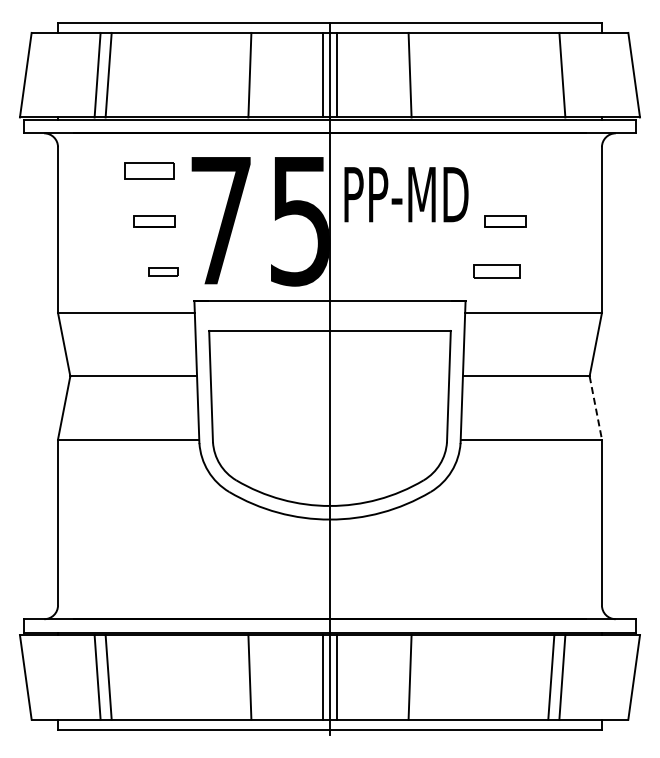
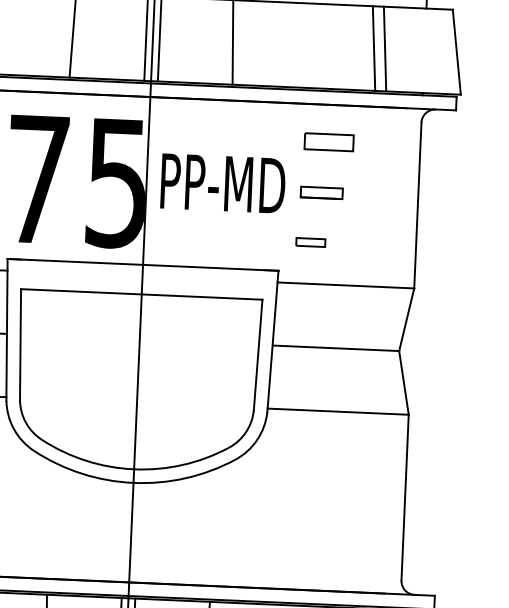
line: (551, 74) -> (374, 47), added
part: (510, 170) -> (329, 142), added
text: (406, 194) -> (223, 183), moved
part: (496, 271) -> (310, 242), size x0.62
line: (595, 408) -> (403, 383), dashed -> solid

